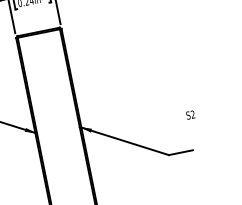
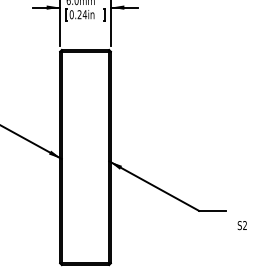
text: (189, 115) -> (241, 225), moved

